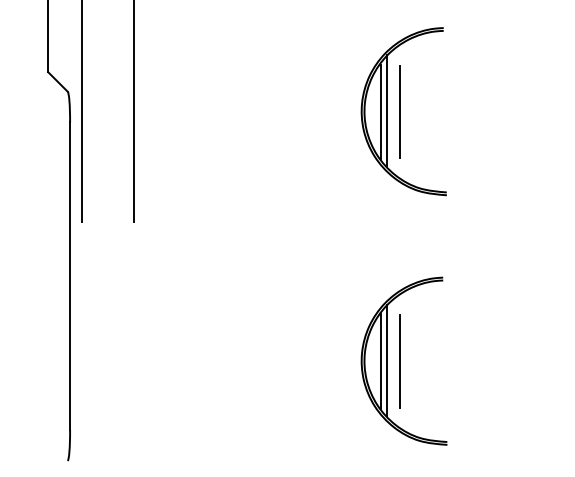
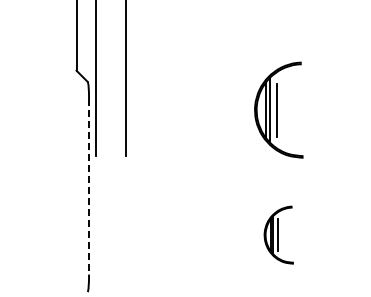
part: (402, 110) -> (278, 109), moved
line: (70, 275) -> (89, 186), solid -> dashed
part: (402, 359) -> (278, 234), size x0.6

